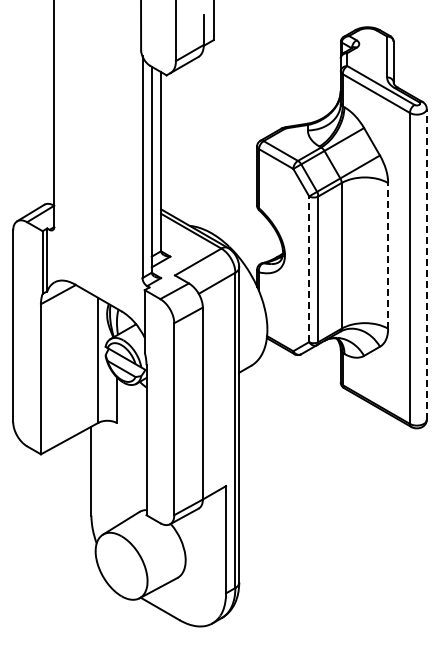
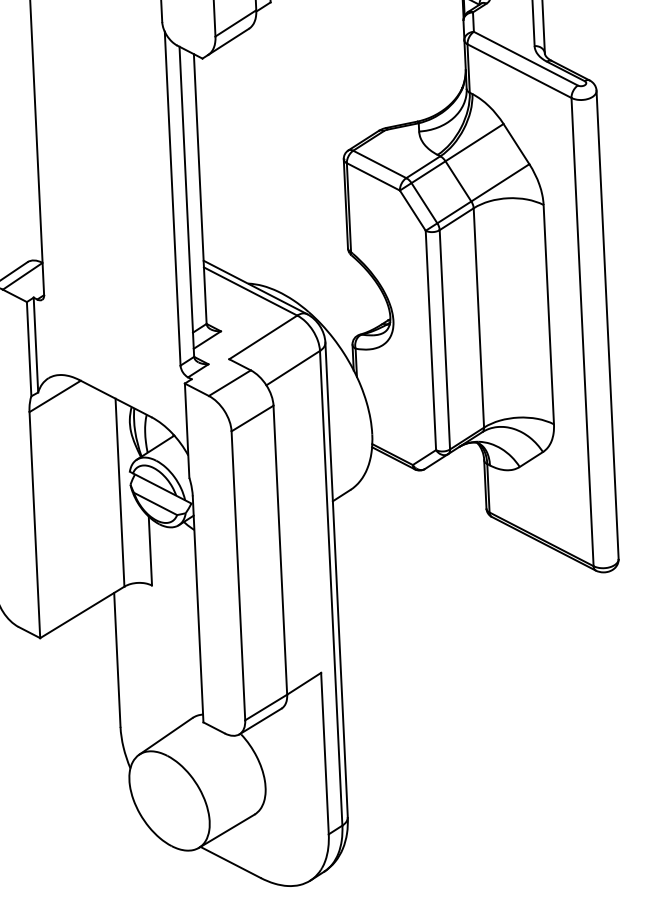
line: (388, 255) -> (549, 314), dashed -> solid
line: (426, 263) -> (607, 323), dashed -> solid
line: (309, 269) -> (431, 340), dashed -> solid

